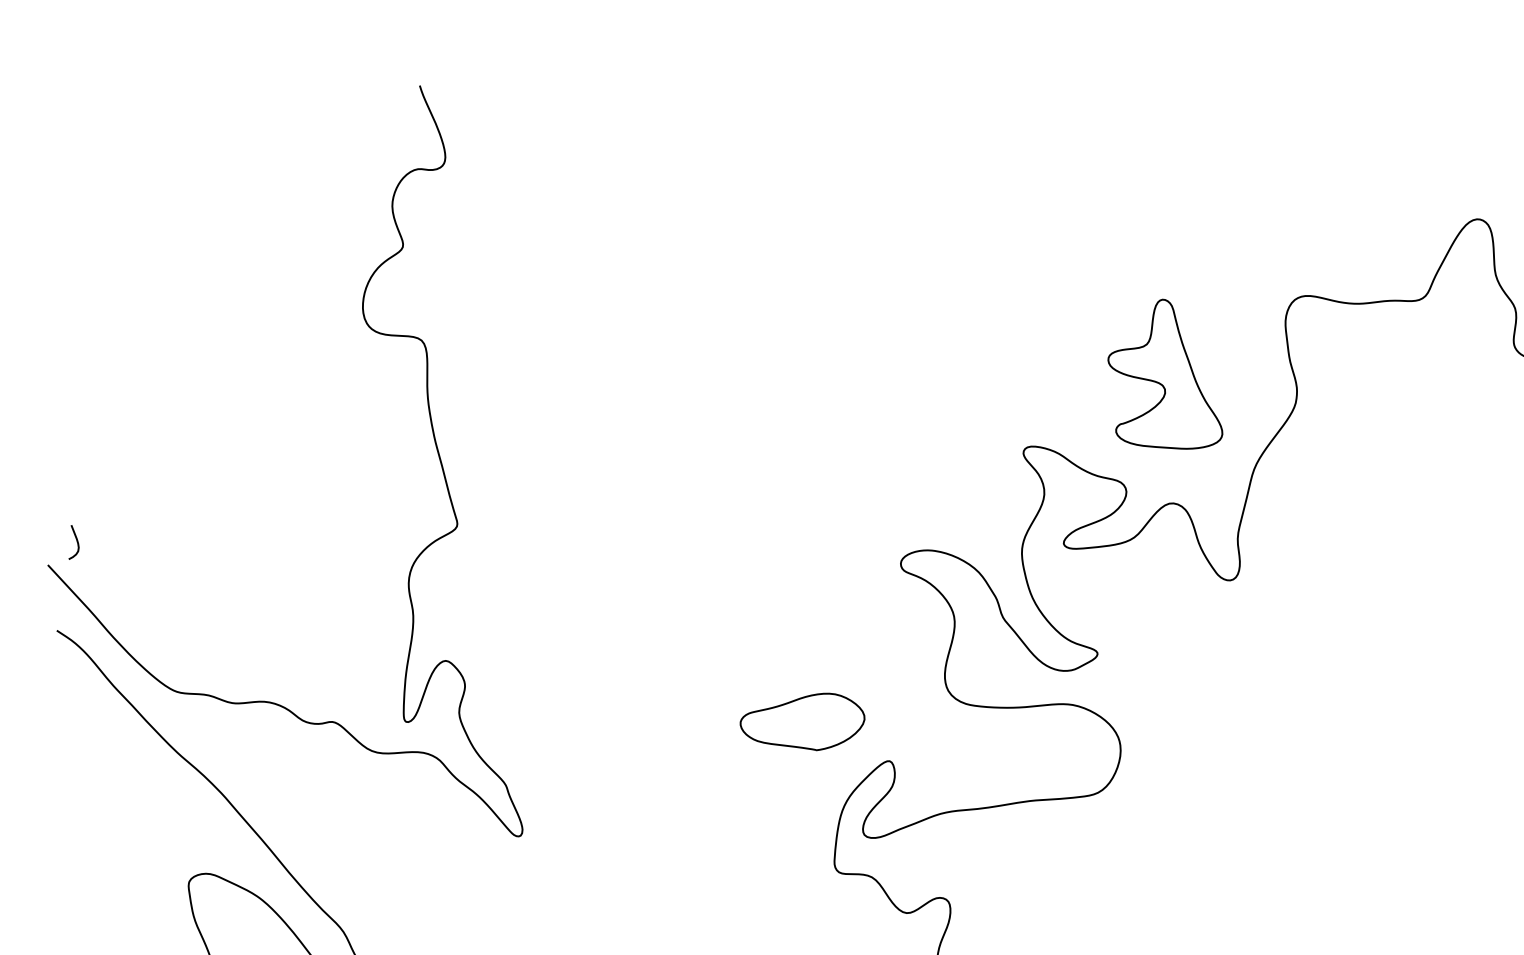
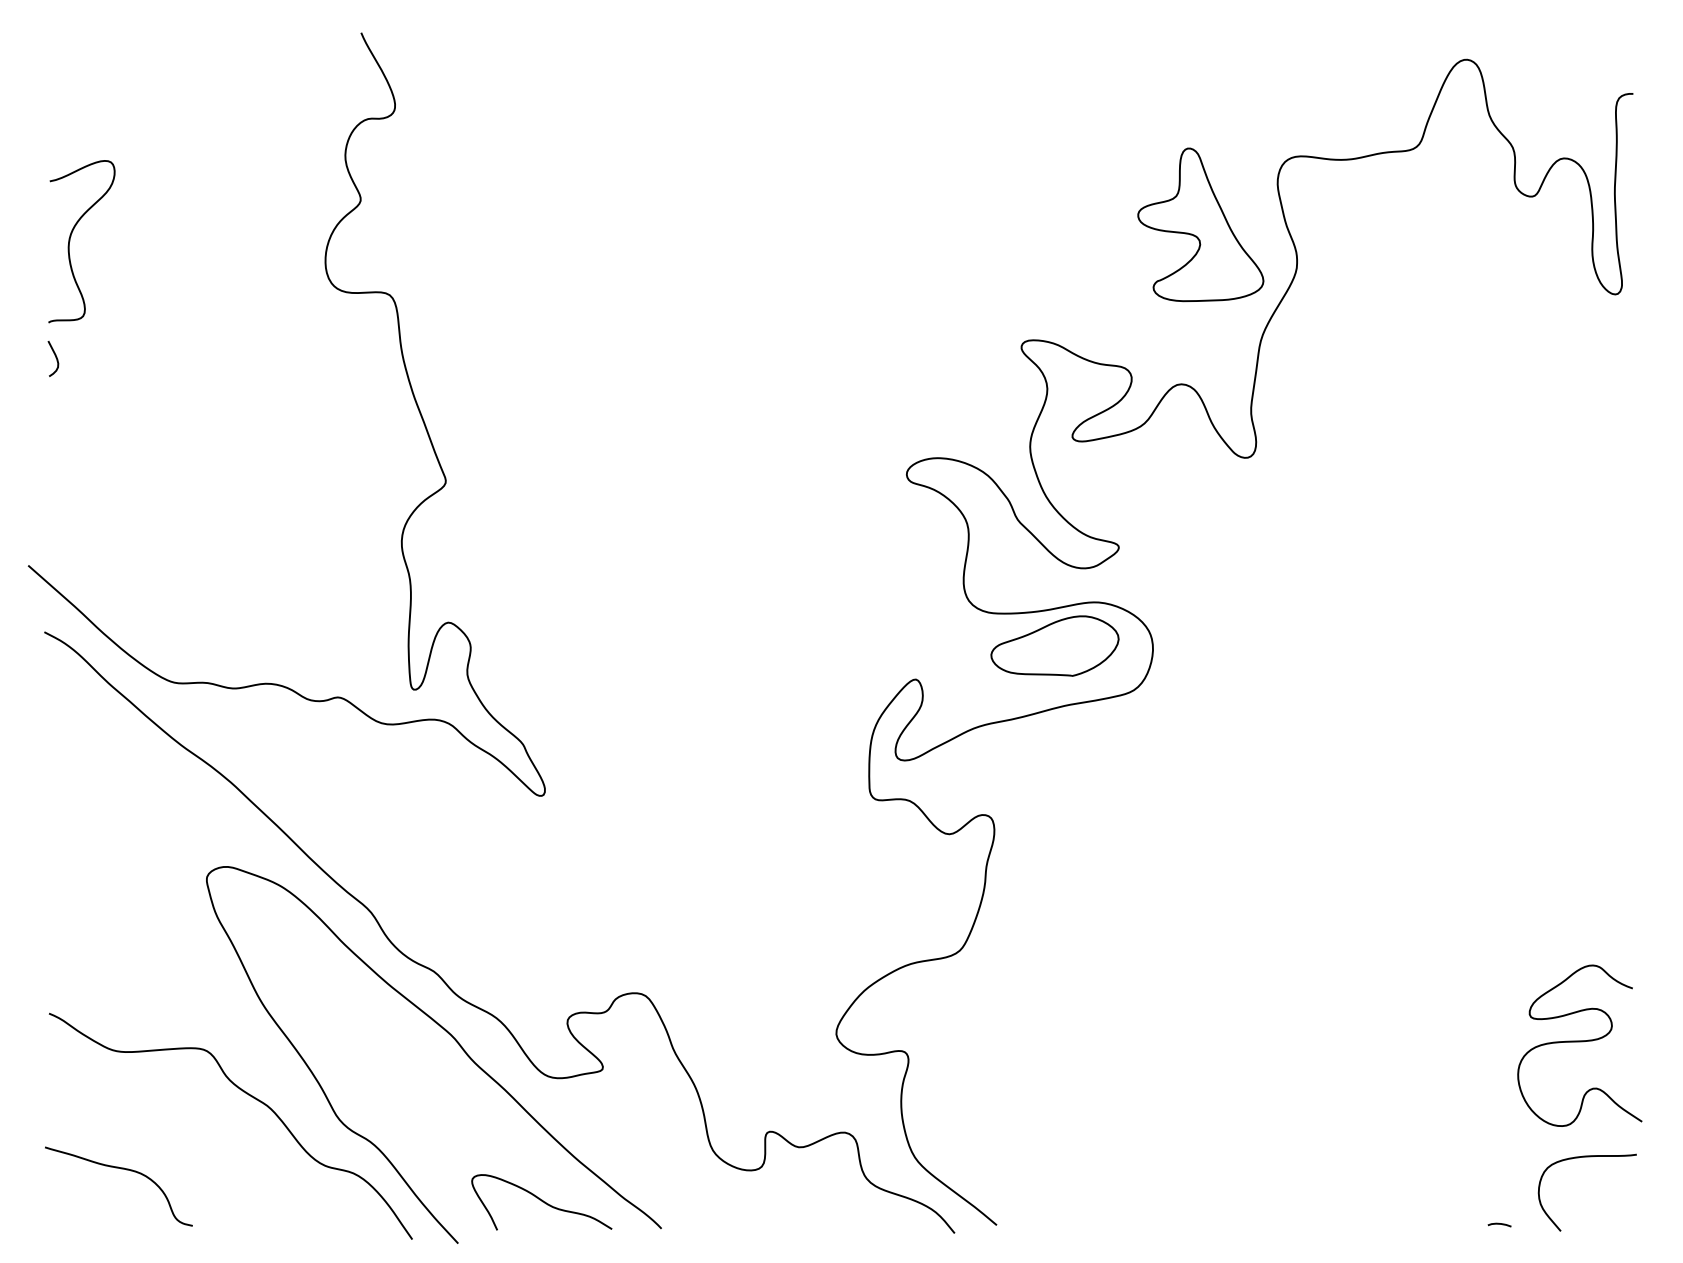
curve: (120, 257) -> (70, 241), added
part: (1167, 373) -> (1200, 224), moved
curve: (76, 542) -> (55, 358), moved
part: (802, 719) -> (1054, 645), moved

